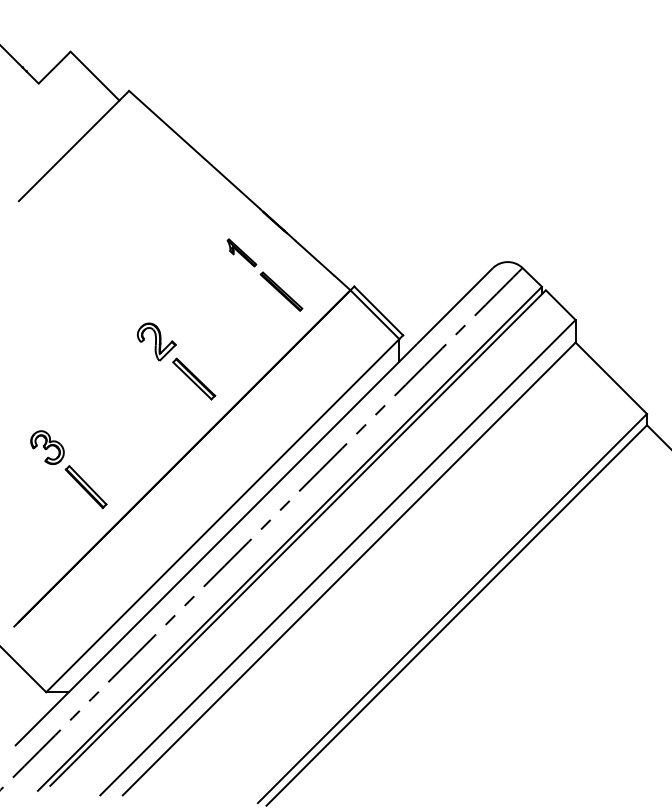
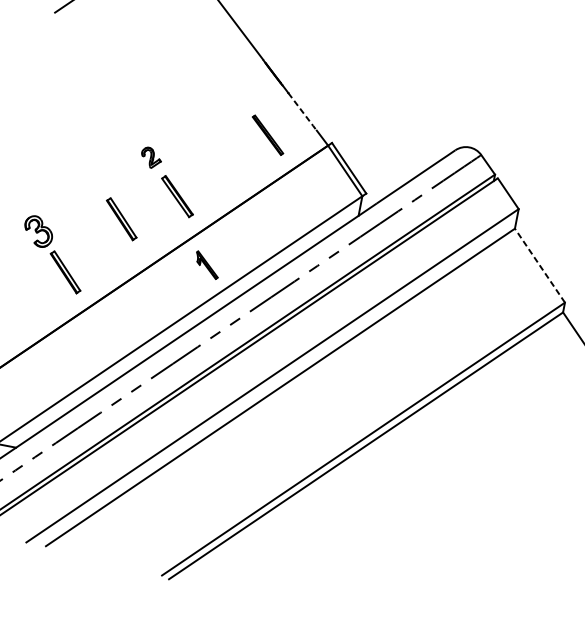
part: (241, 252) -> (206, 264), moved
line: (315, 258) -> (303, 112), solid -> dashed
part: (156, 341) -> (151, 157), size x0.6
line: (610, 377) -> (539, 264), solid -> dashed
part: (136, 416) -> (121, 219), added

